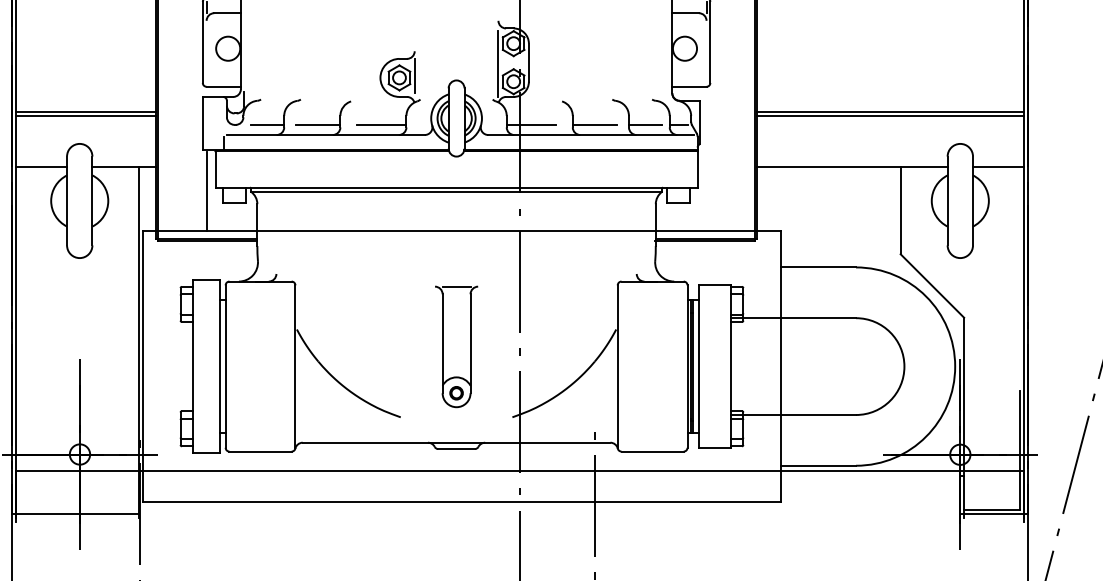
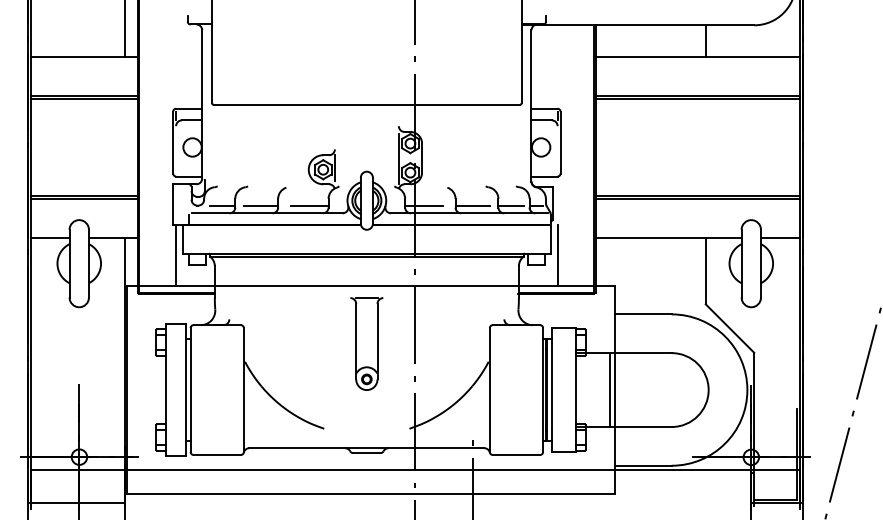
line: (706, 190) -> (557, 255), added
part: (456, 346) -> (366, 343), moved
line: (775, 367) -> (610, 390), added

